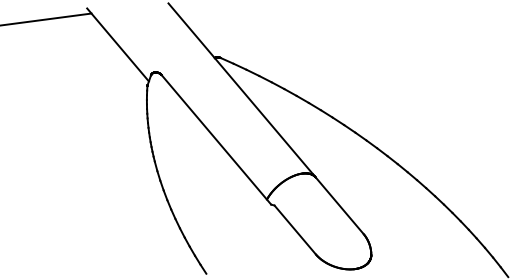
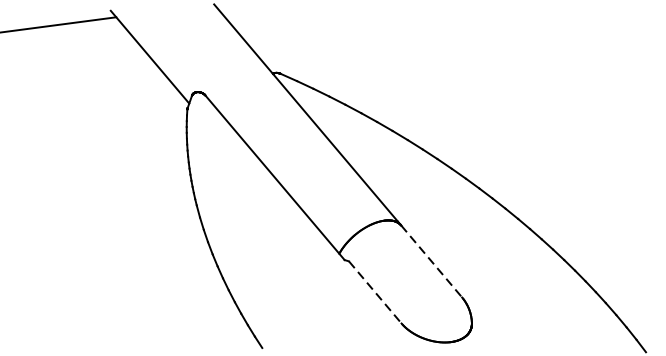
line: (339, 206) -> (431, 262), solid -> dashed
line: (295, 230) -> (375, 293), solid -> dashed

